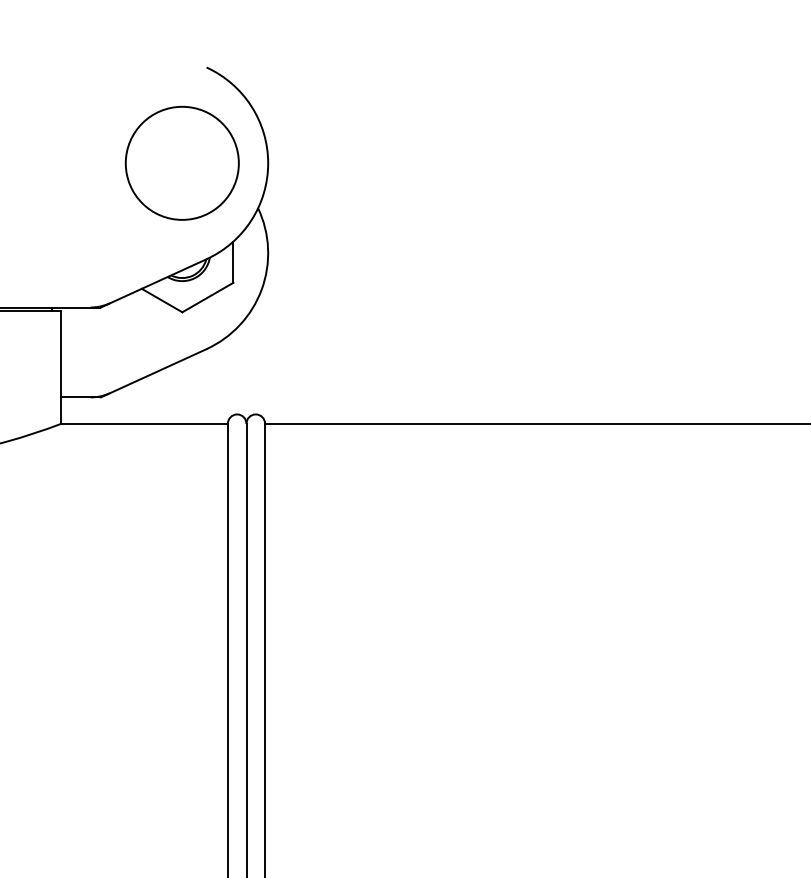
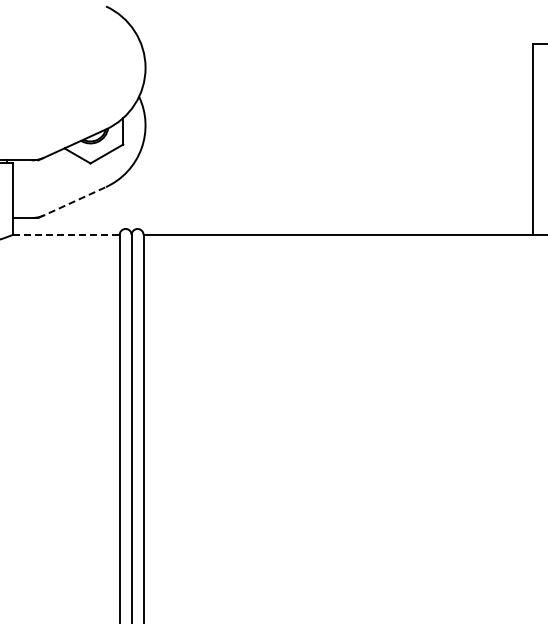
circle: (182, 162) -> (90, 67), removed
line: (154, 373) -> (72, 202), solid -> dashed
line: (144, 423) -> (66, 234), solid -> dashed

